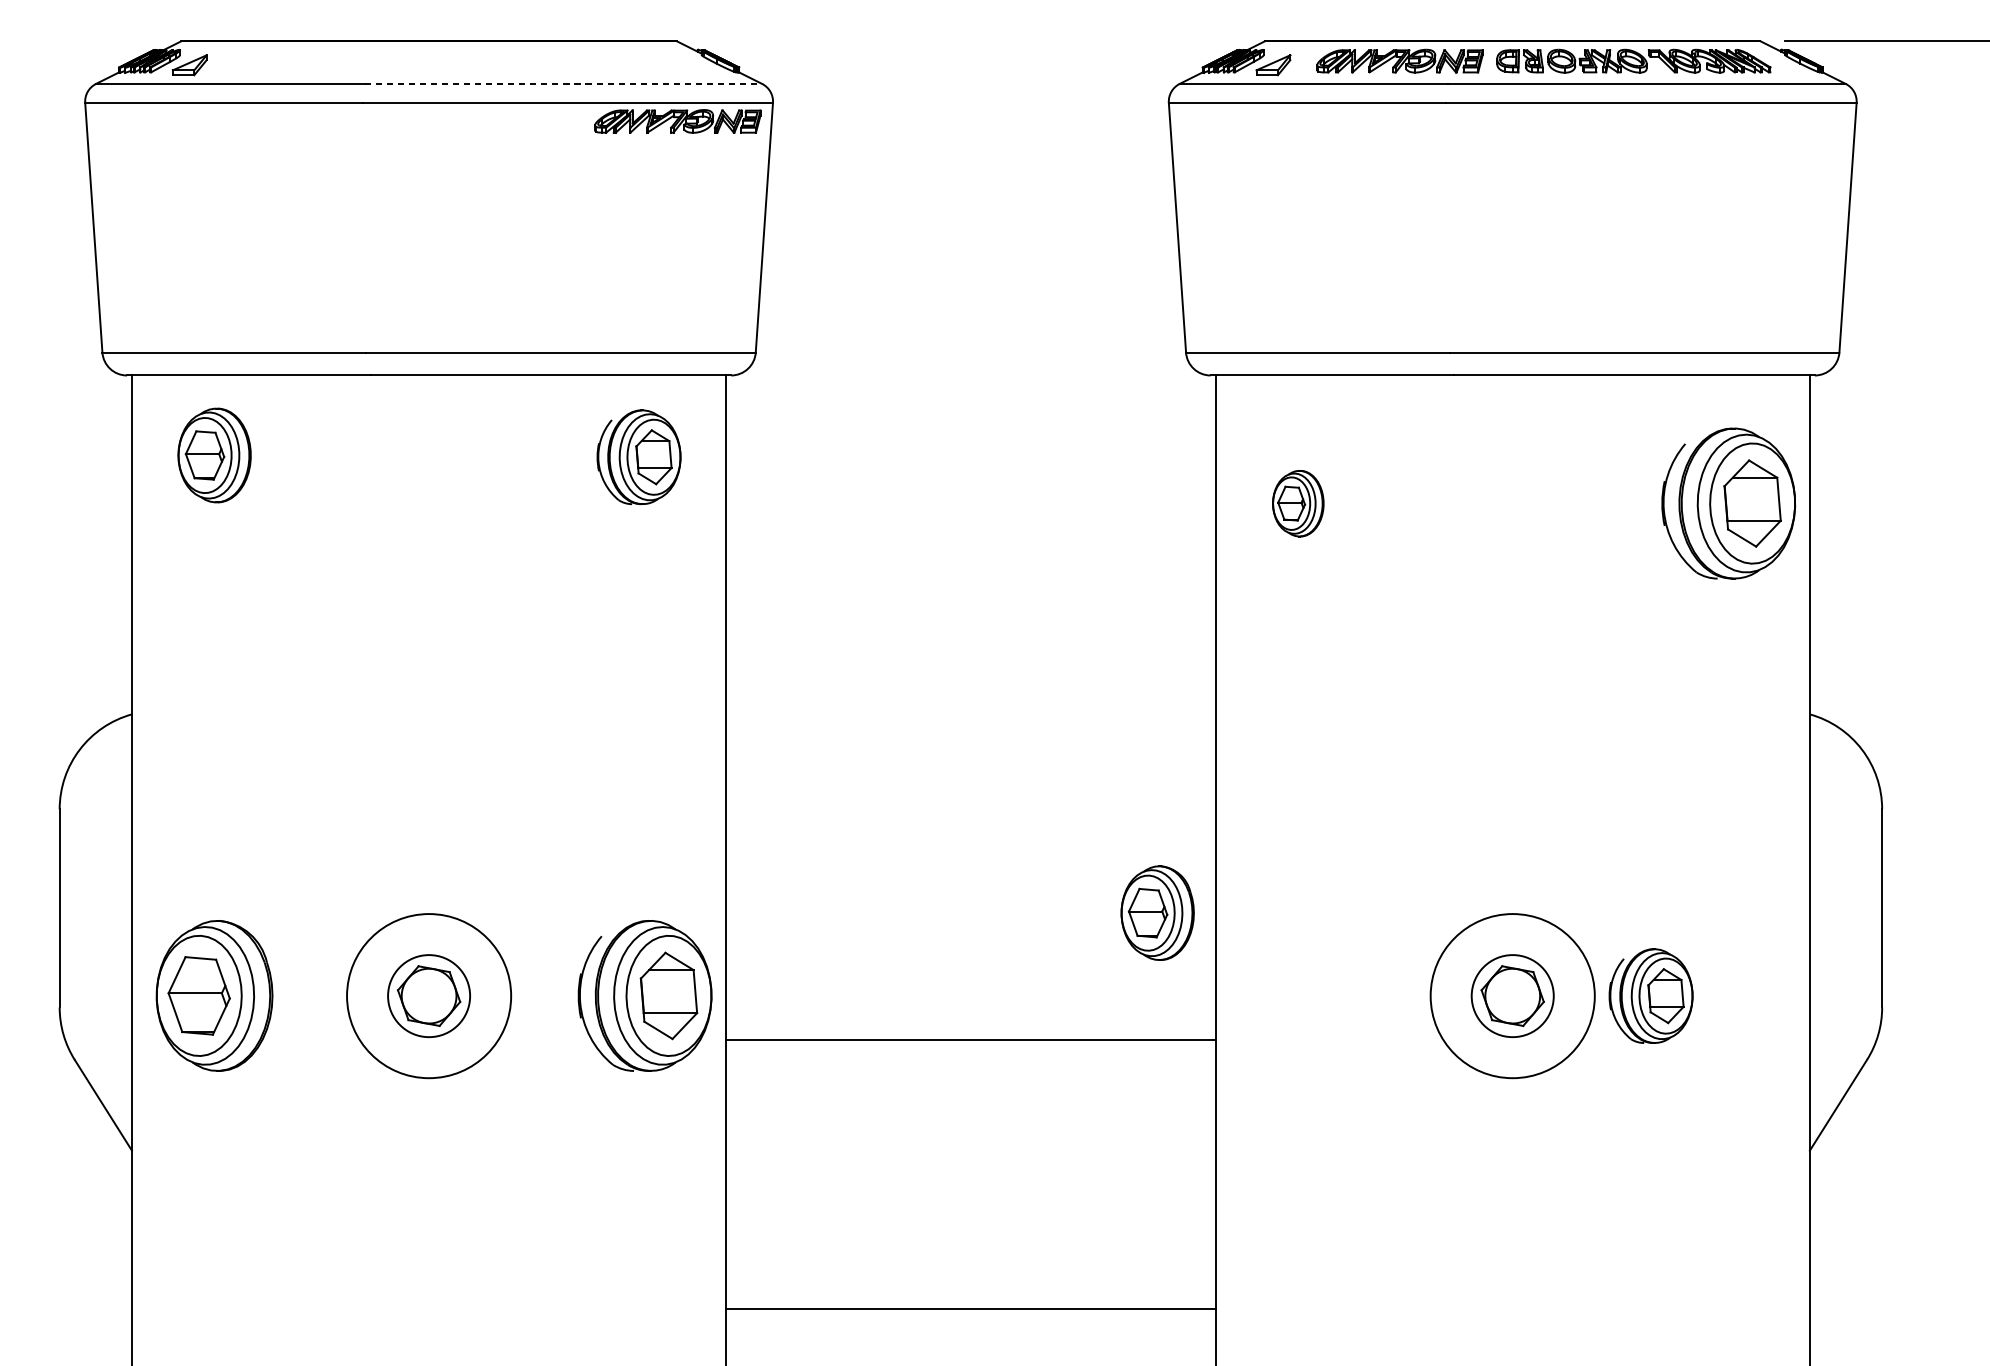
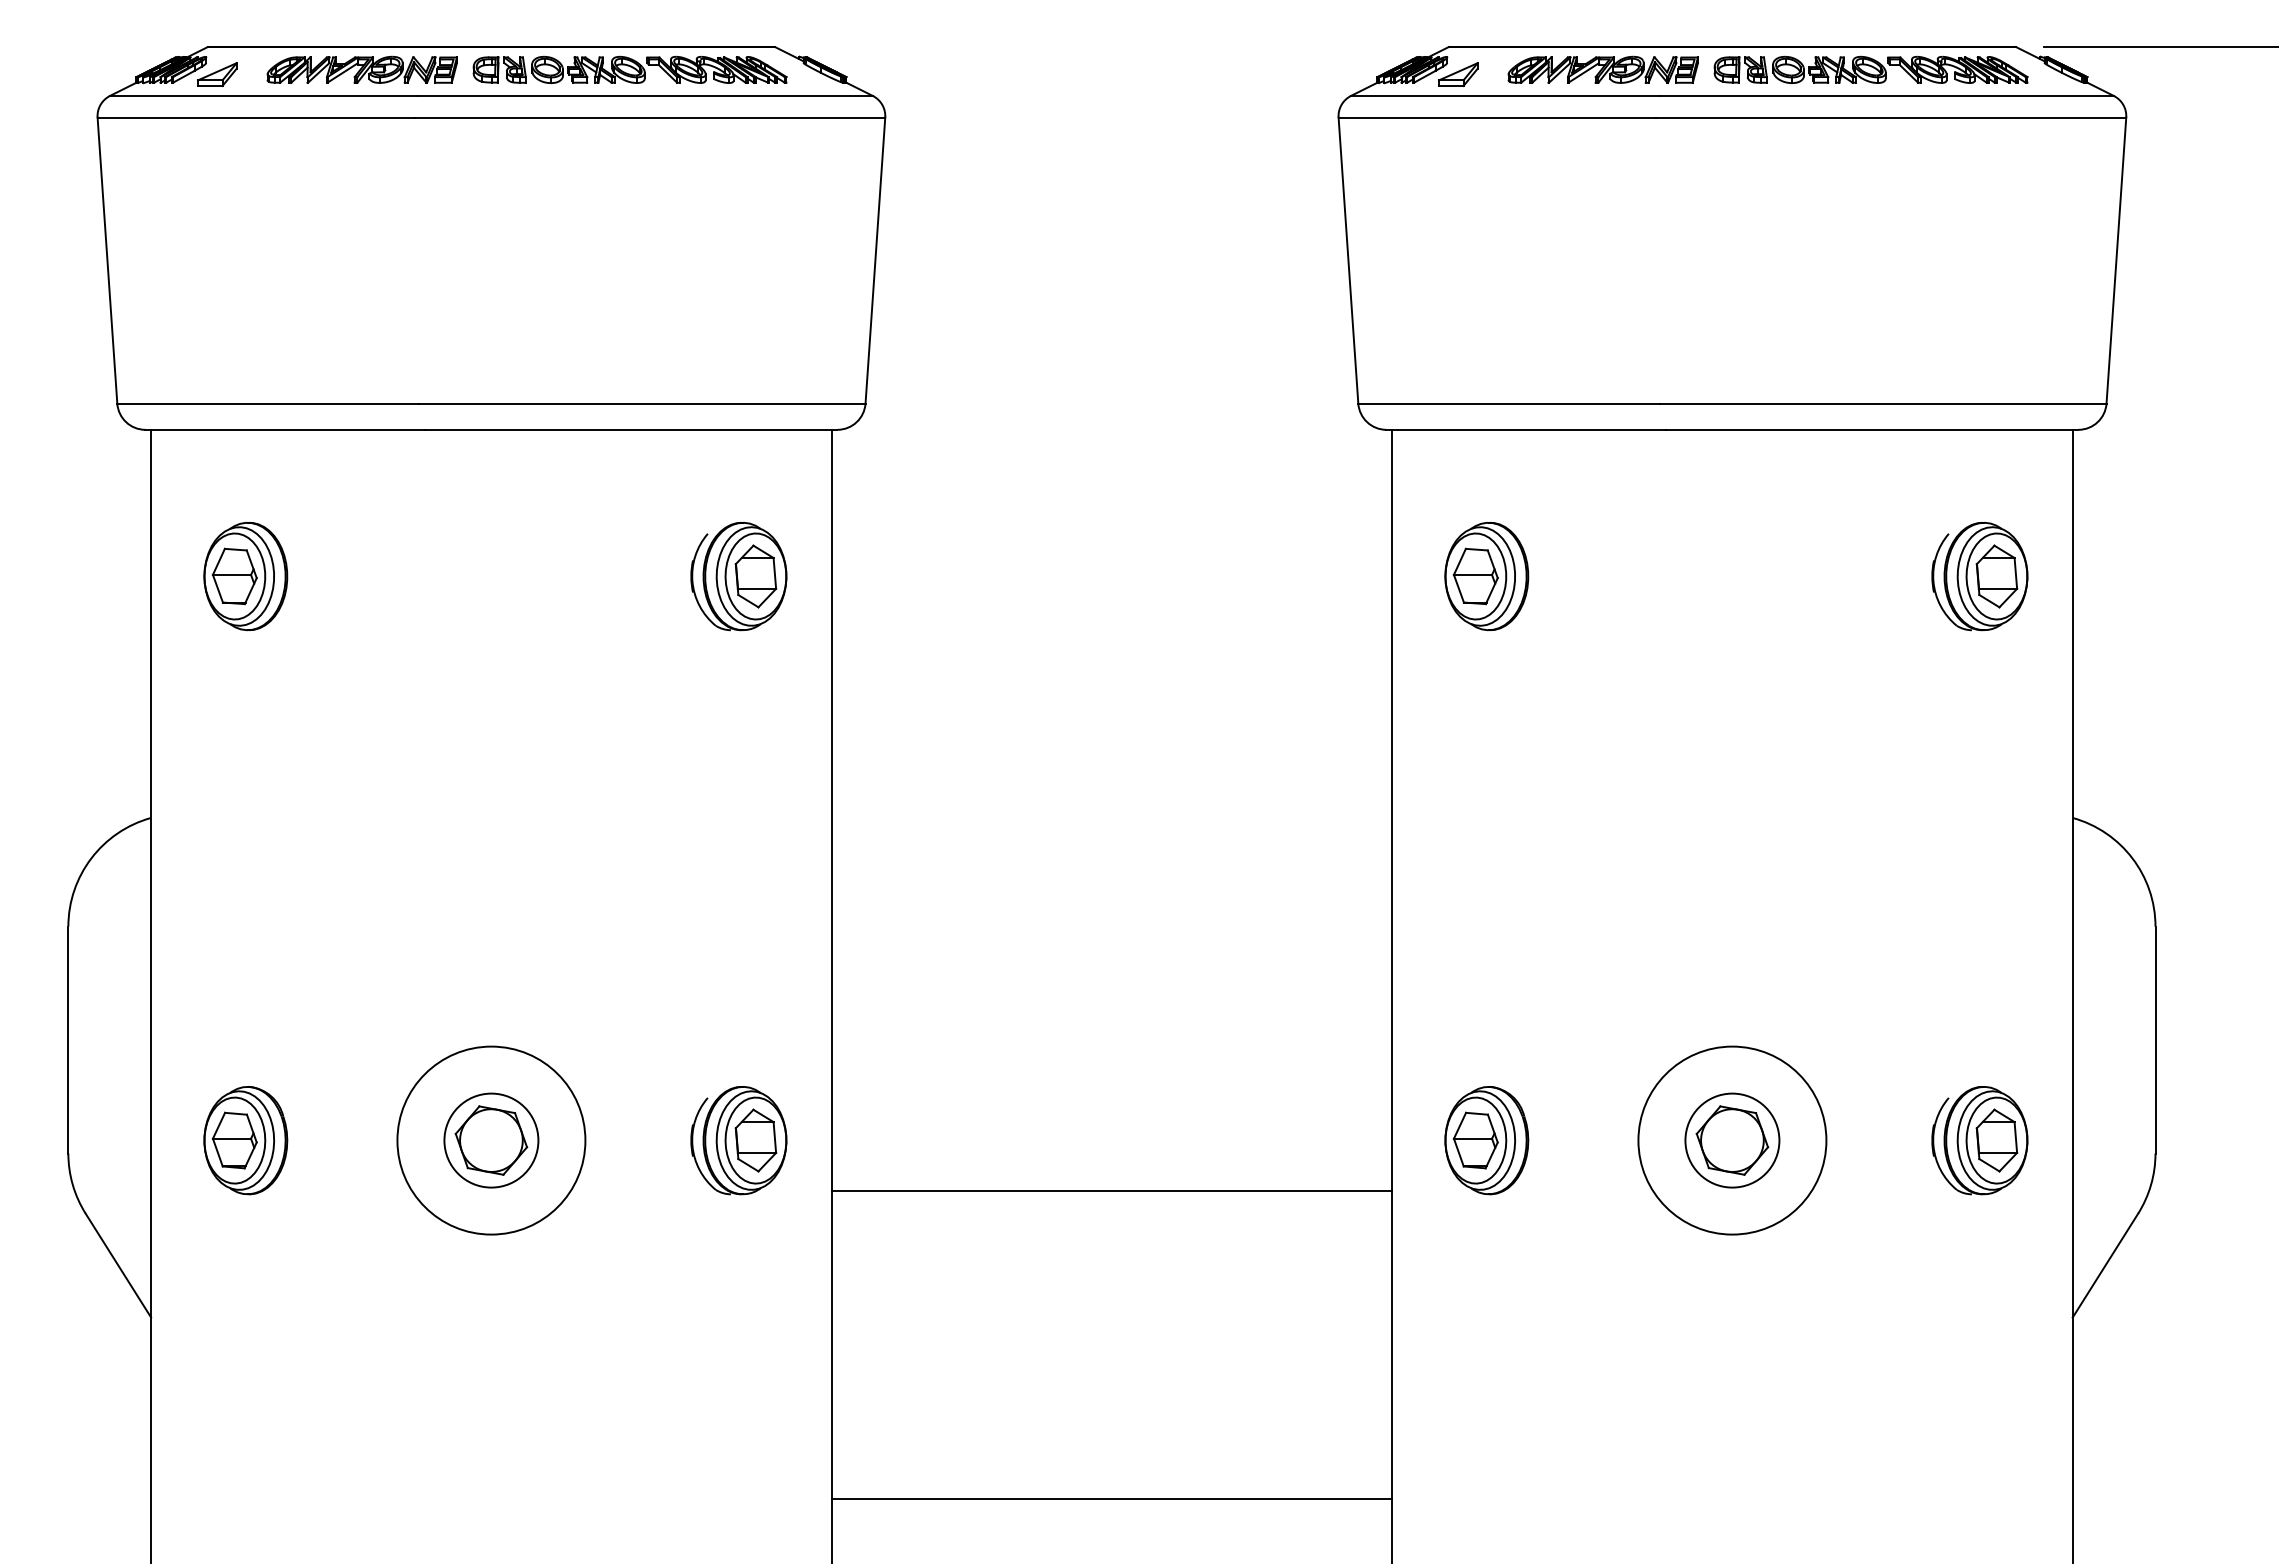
part: (549, 60) -> (629, 69), added
line: (563, 83) -> (645, 95), dashed -> solid
part: (677, 121) -> (361, 69), moved
part: (214, 455) -> (245, 576), moved
part: (638, 457) -> (738, 576), moved
part: (1298, 503) -> (1486, 576), size x1.43
part: (1728, 503) -> (1979, 576), size x0.62
part: (1157, 913) -> (1486, 1140), moved
part: (214, 996) -> (245, 1140), size x0.62
part: (644, 996) -> (738, 1140), size x0.62
part: (1650, 996) -> (1979, 1140), moved

